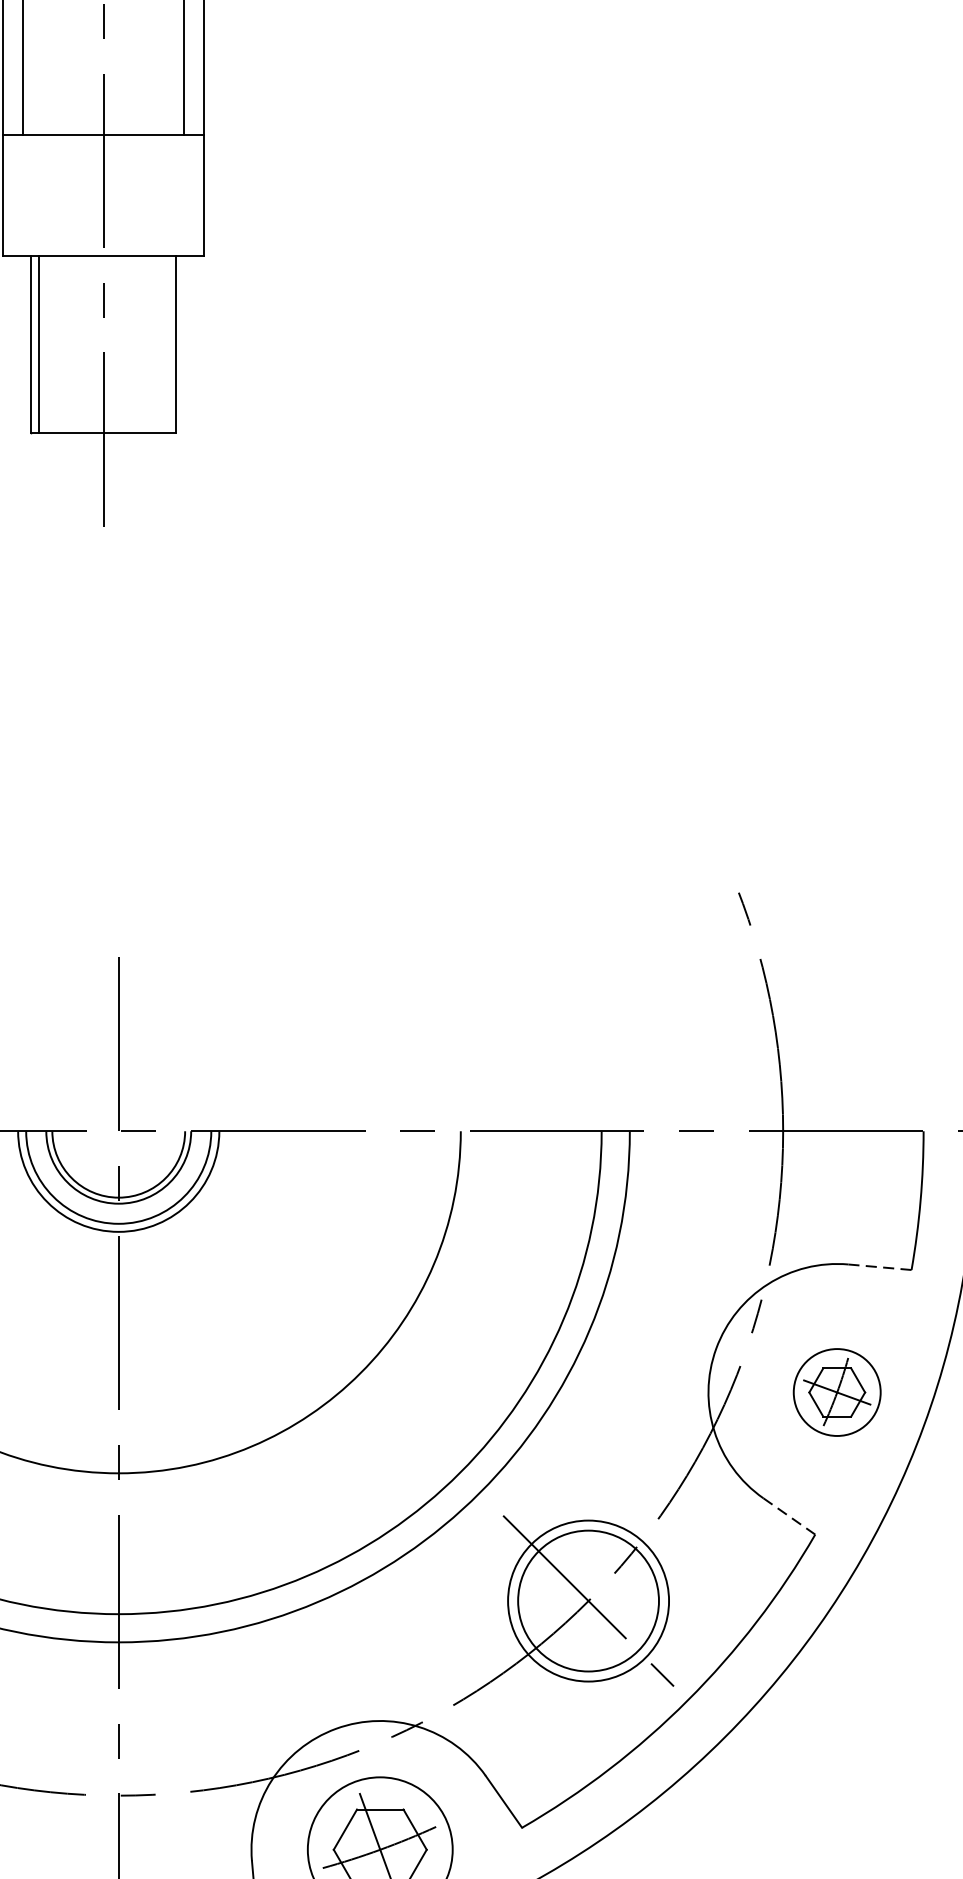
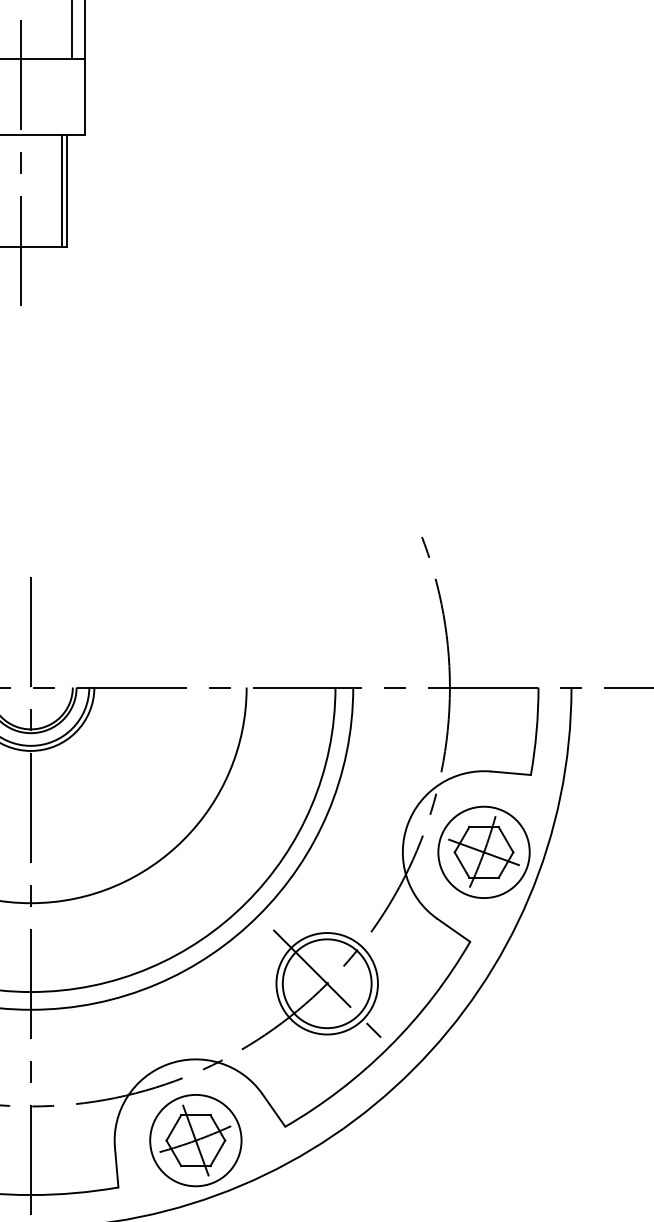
line: (167, 343) -> (61, 190), added
line: (880, 1267) -> (511, 773), dashed -> solid
part: (836, 1391) -> (483, 851), size x1.67
line: (788, 1516) -> (453, 930), dashed -> solid

